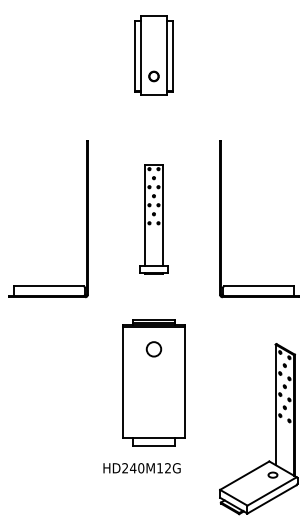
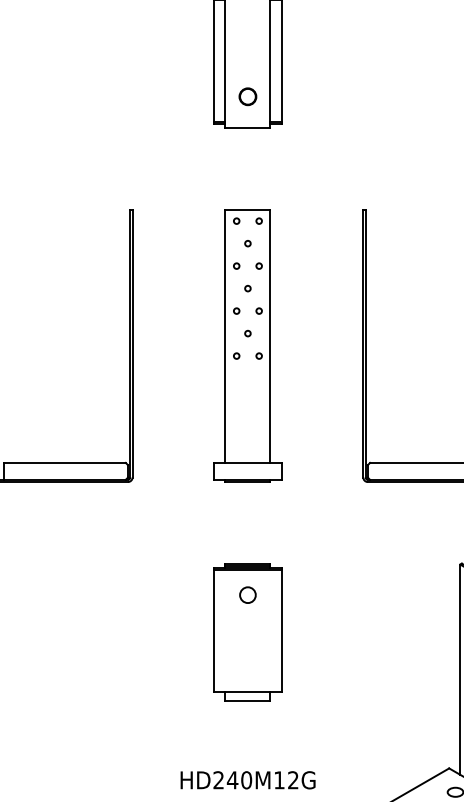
part: (153, 218) -> (247, 344), size x1.43
part: (153, 383) -> (247, 632), size x0.62
text: (141, 468) -> (247, 780), moved

